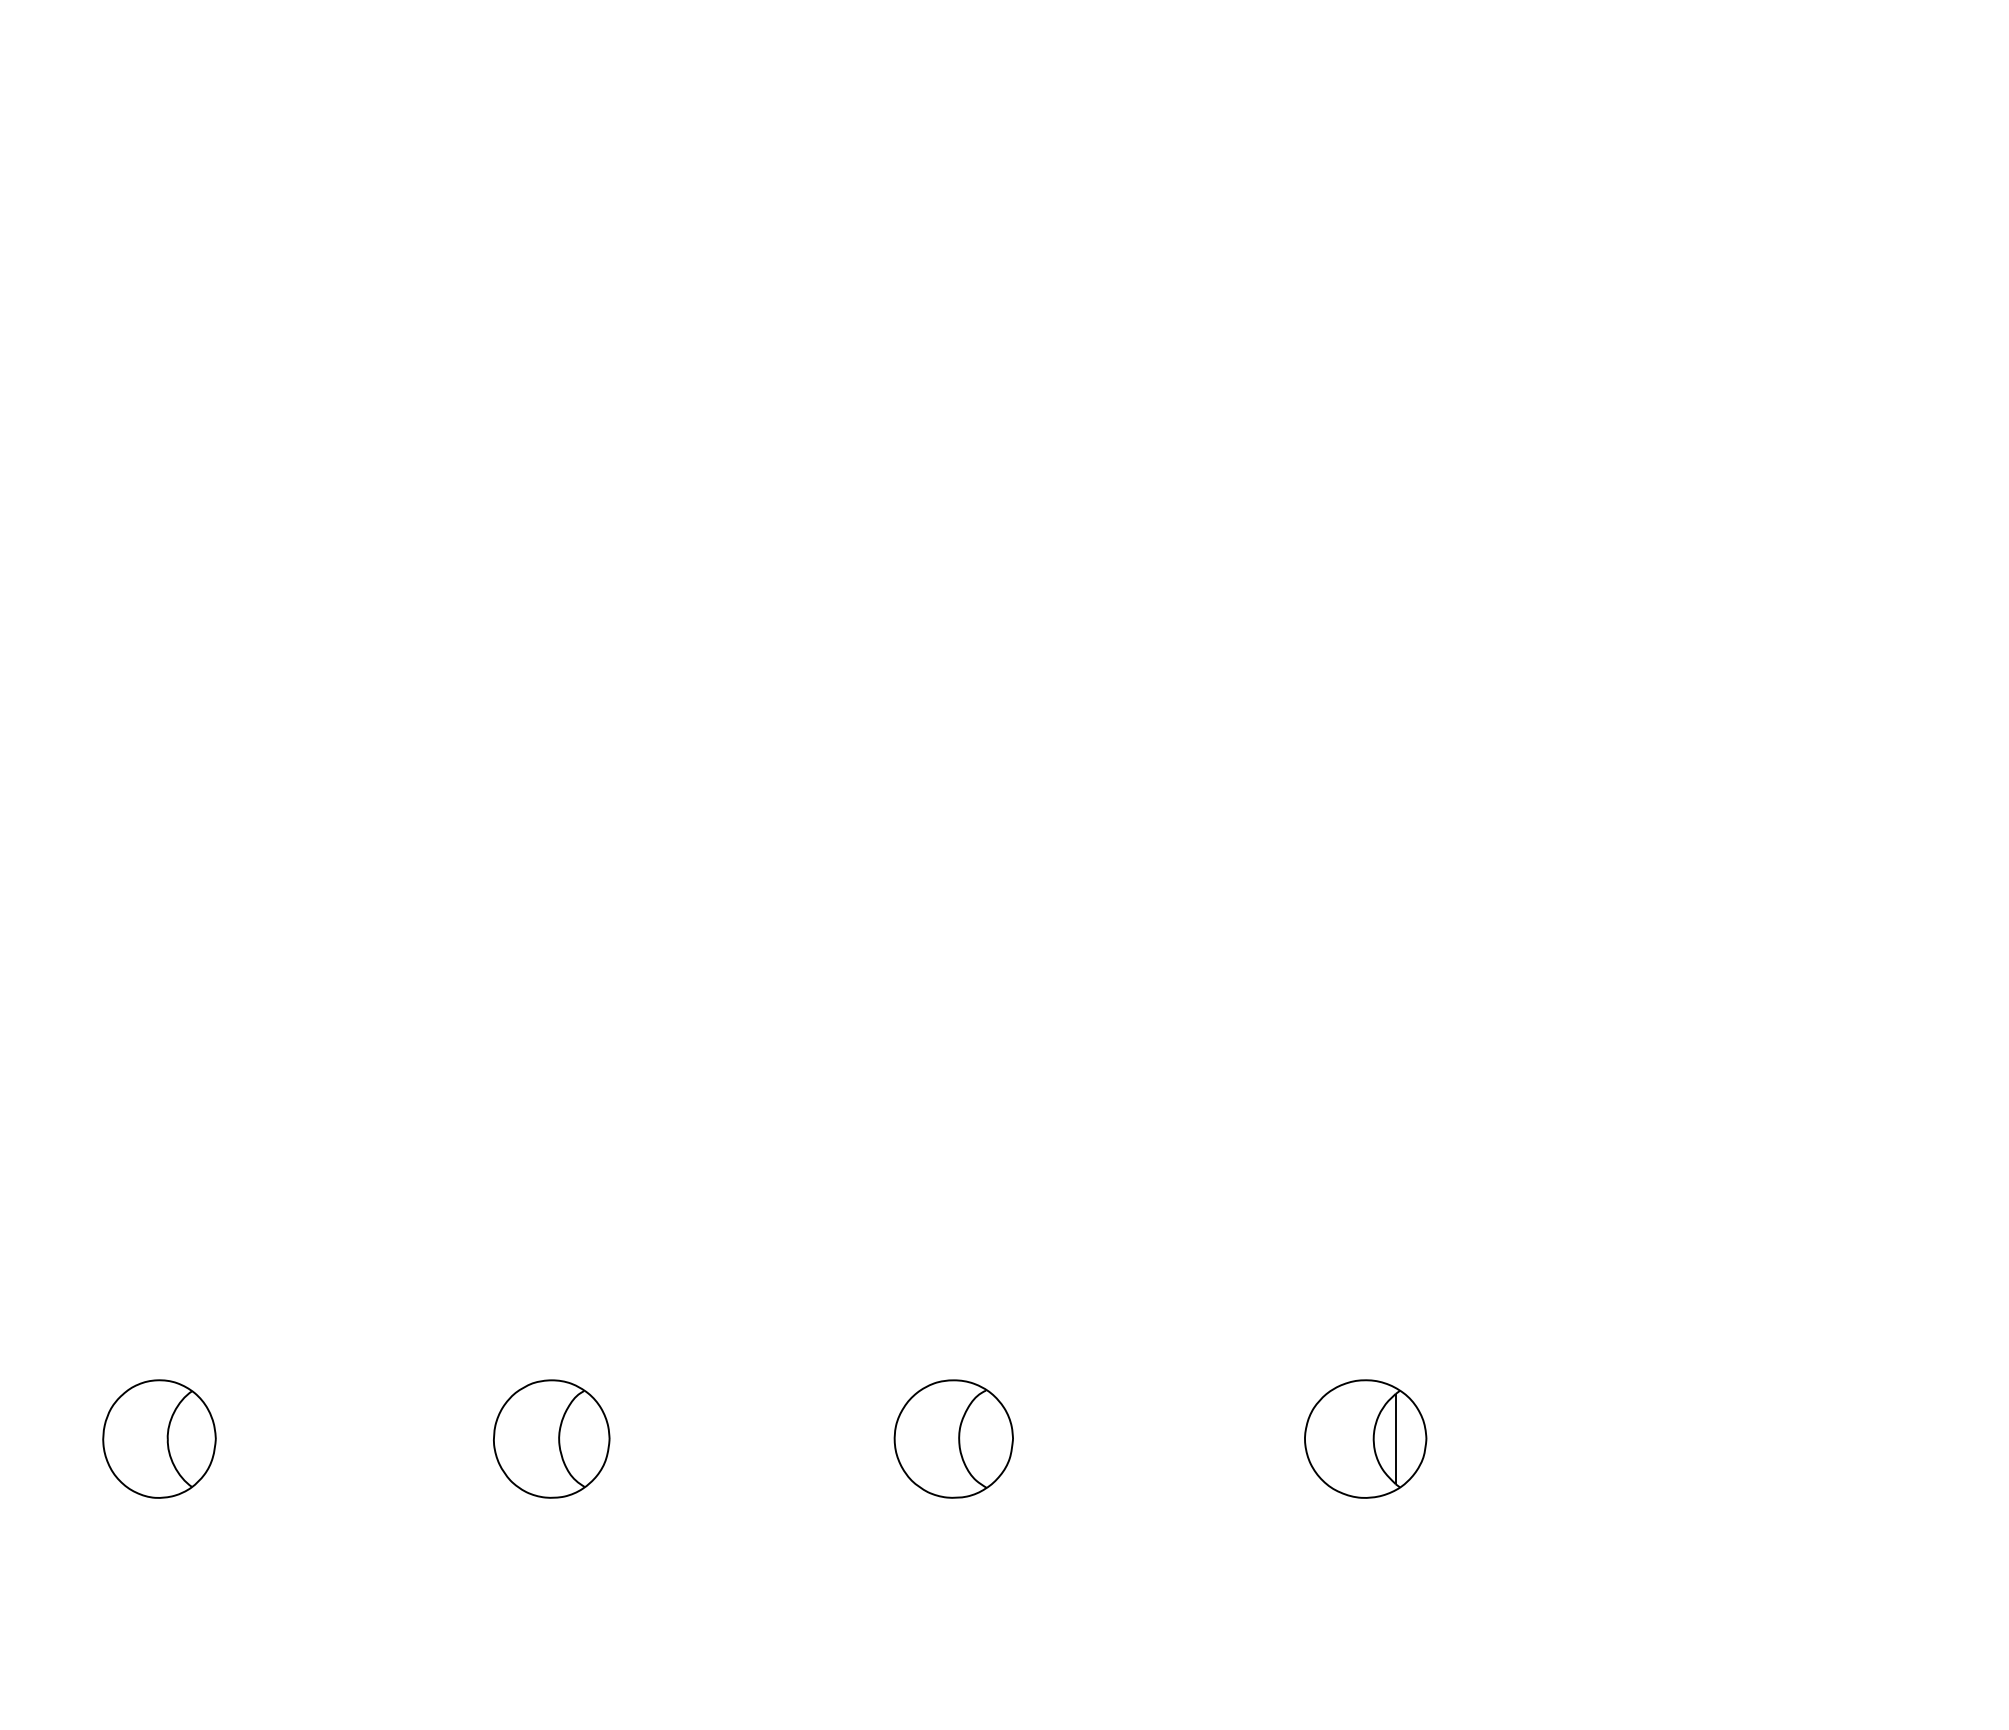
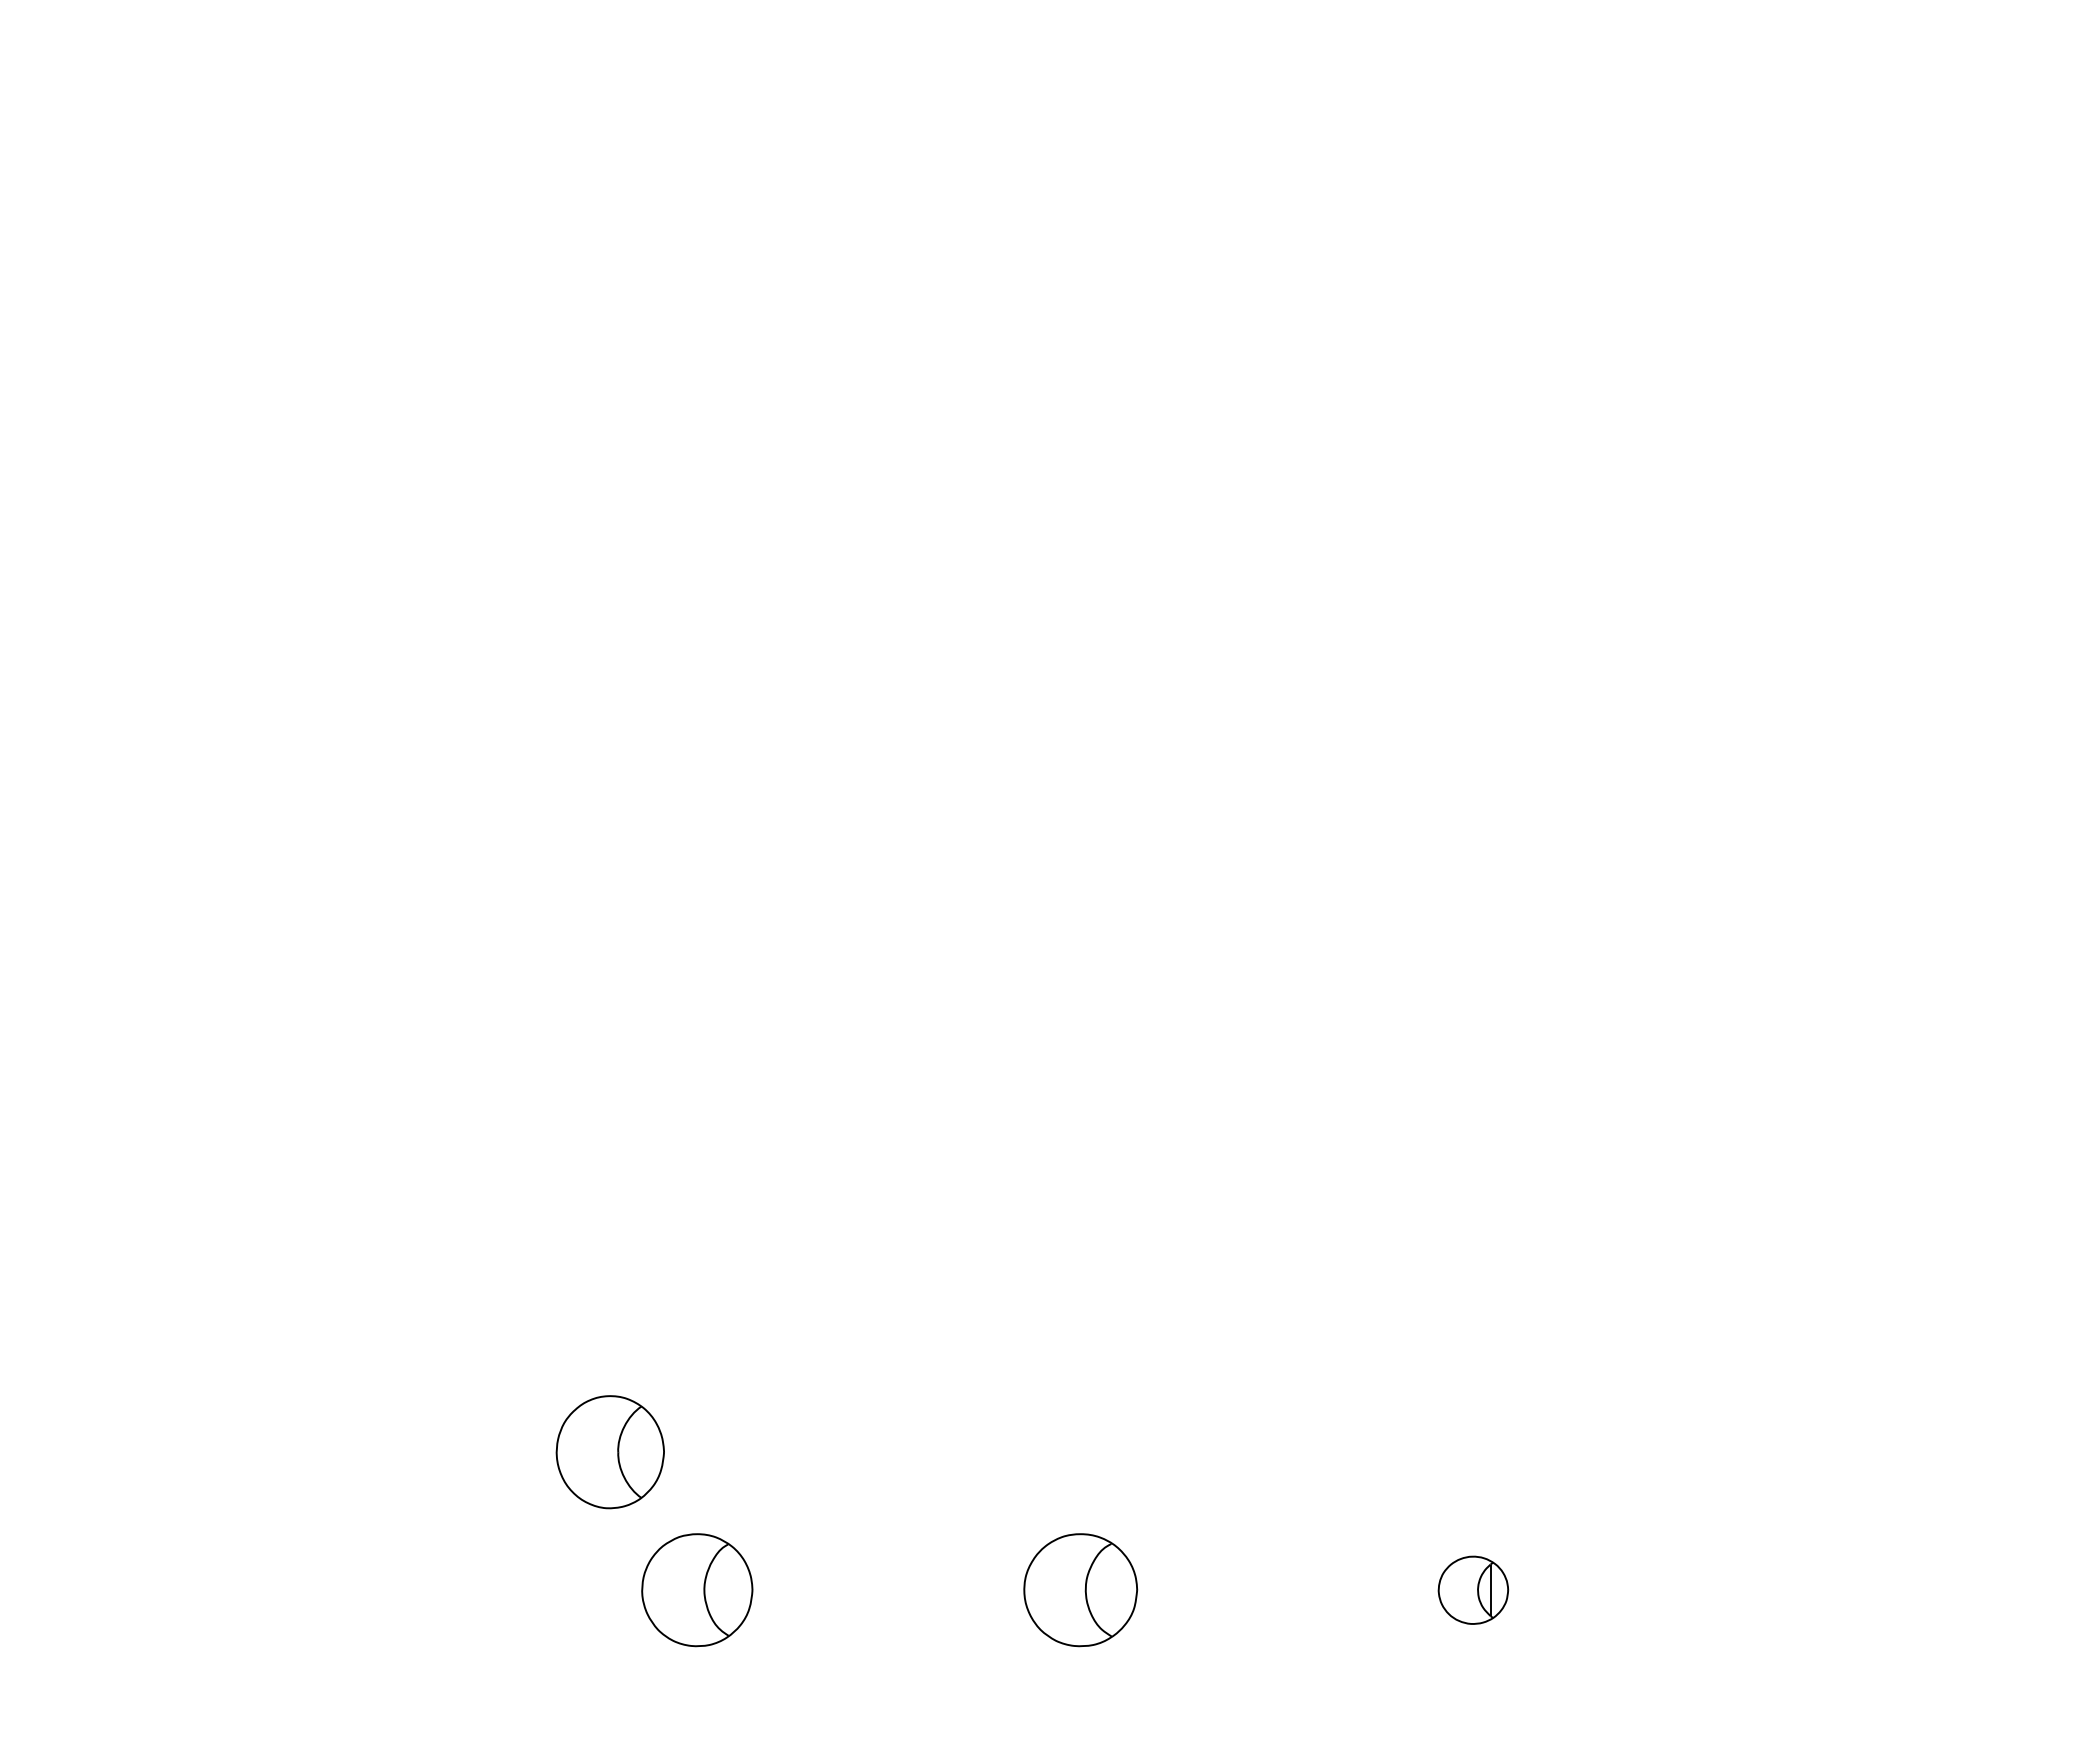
part: (158, 1439) -> (609, 1452), moved
part: (1365, 1439) -> (1473, 1590), size x0.6

